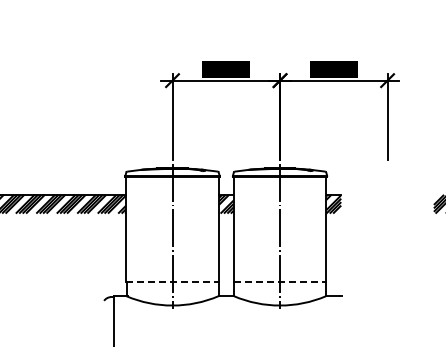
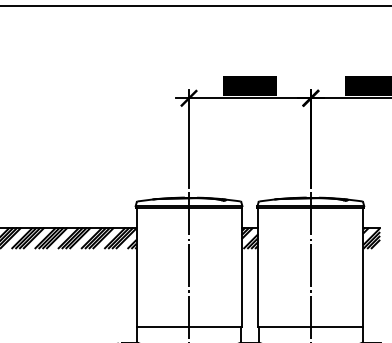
line: (173, 282) -> (190, 326), dashed -> solid
line: (280, 282) -> (311, 326), dashed -> solid

